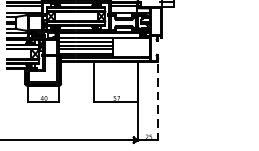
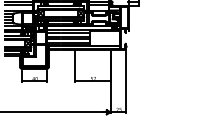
line: (158, 102) -> (126, 82), dashed -> solid

